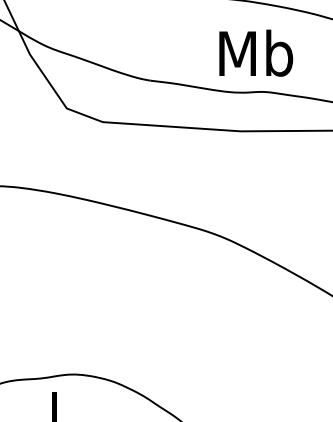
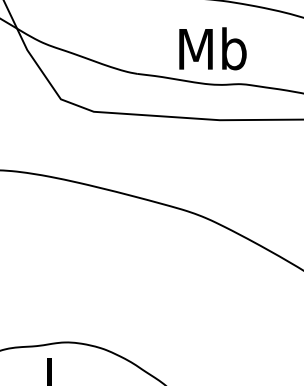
text: (255, 52) -> (212, 48), moved

